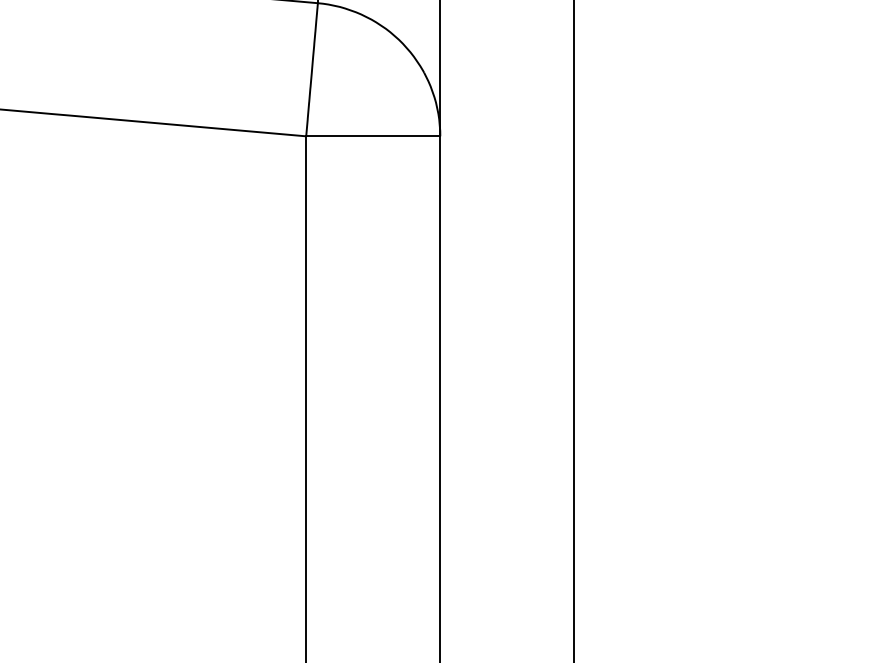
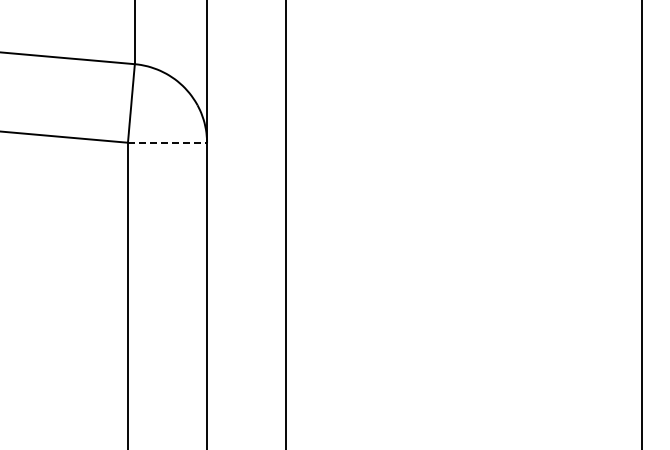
line: (373, 135) -> (167, 142), solid -> dashed

